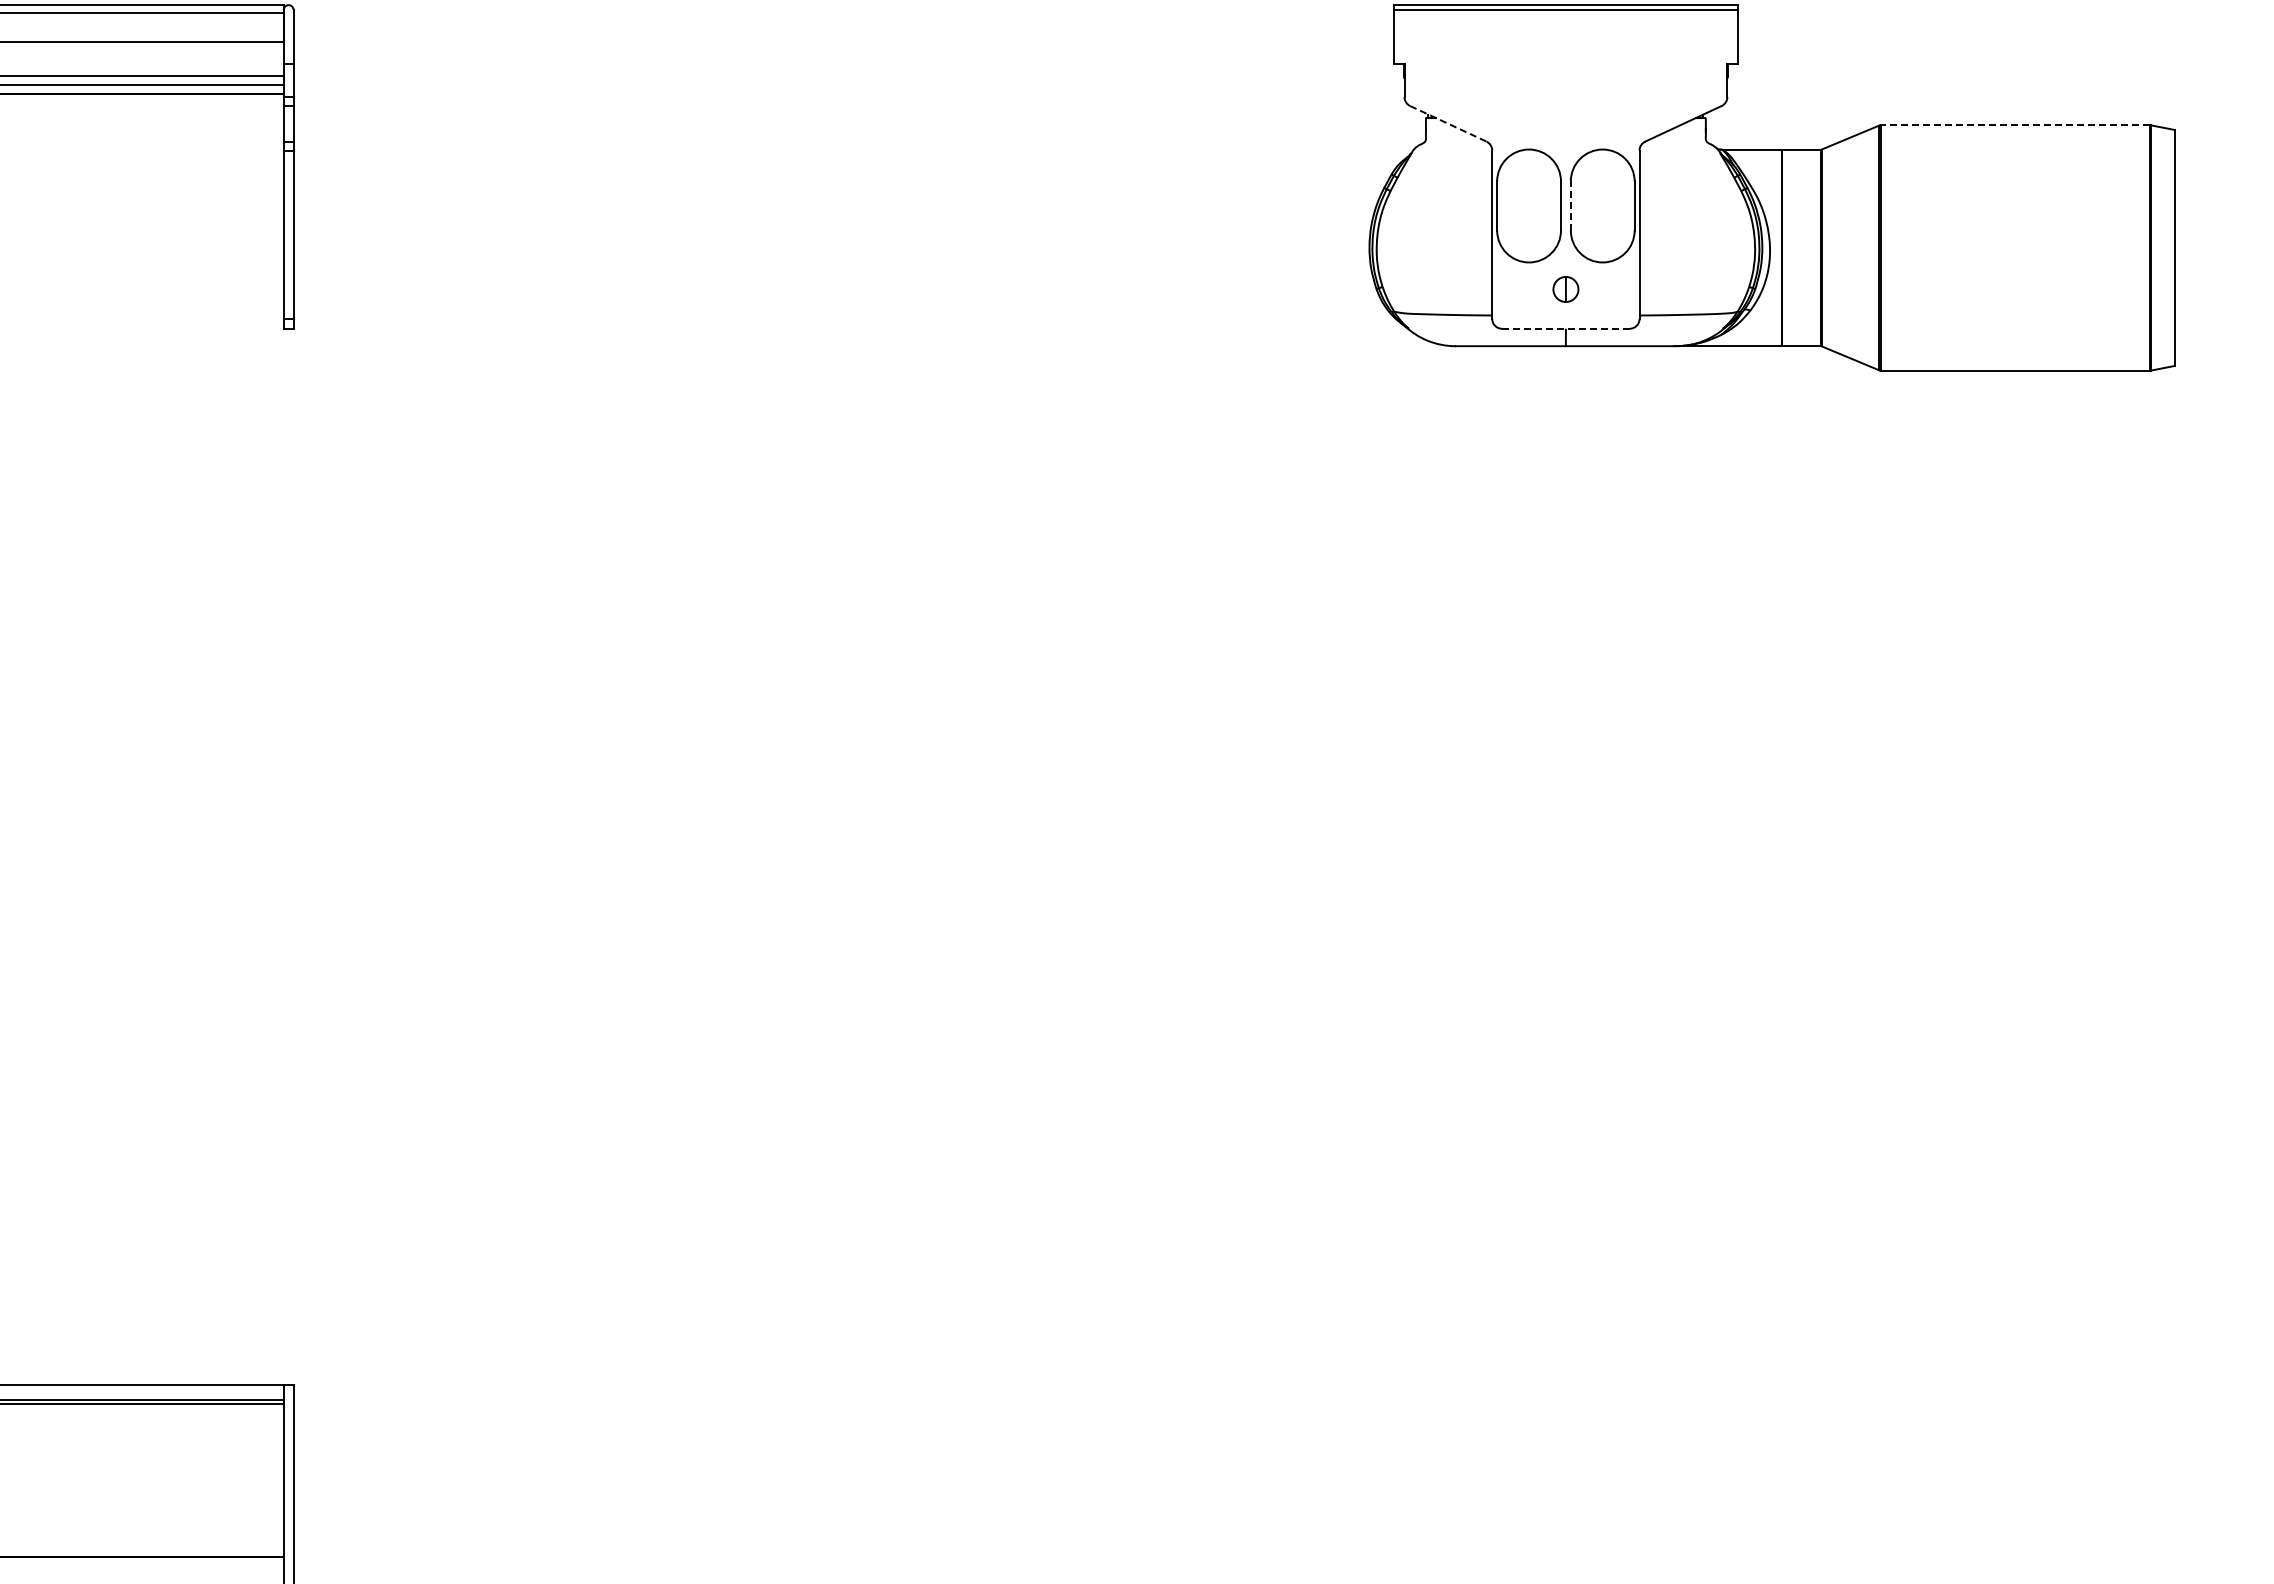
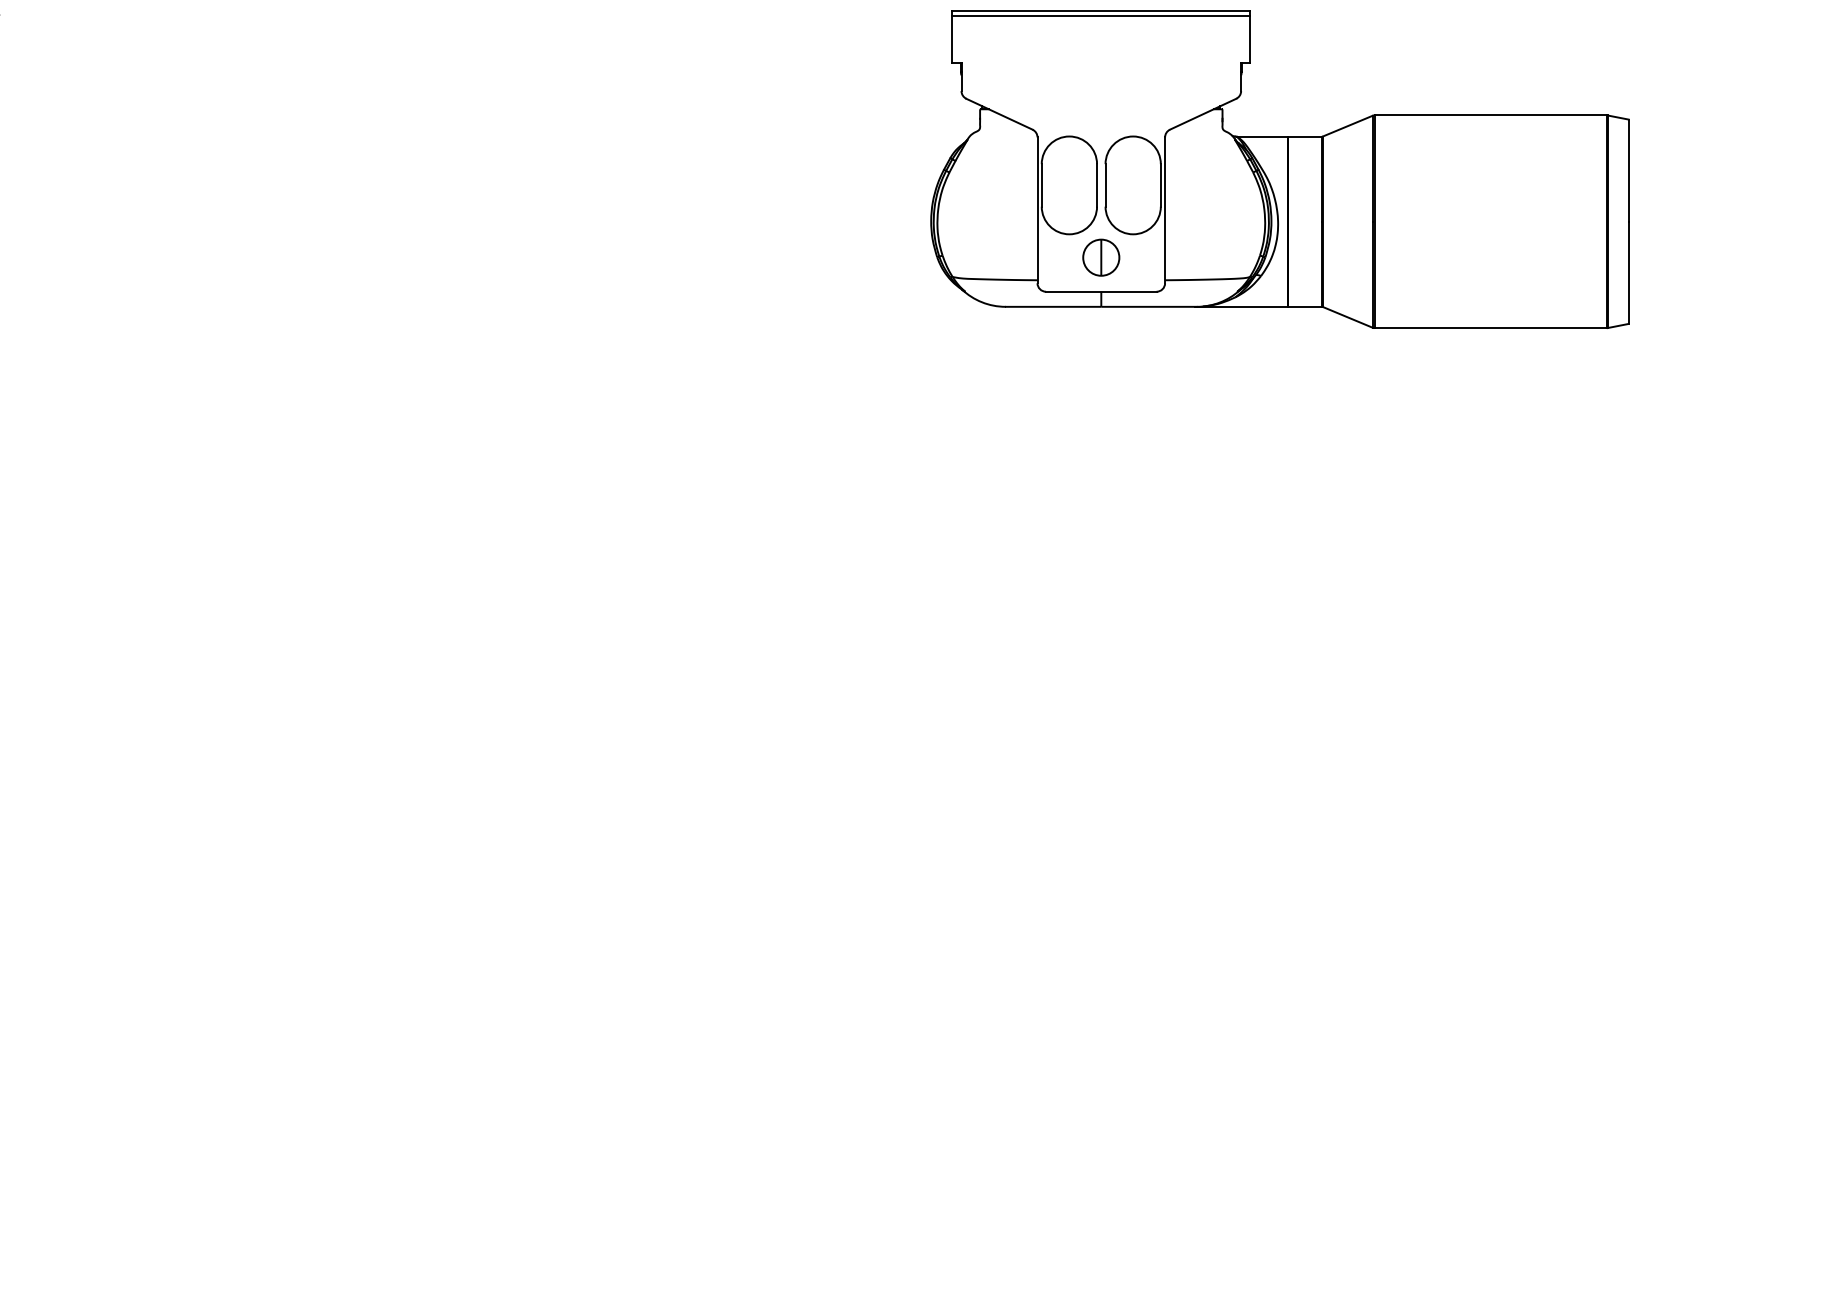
line: (1448, 124) -> (999, 114), dashed -> solid
line: (2015, 125) -> (1490, 115), dashed -> solid
line: (1570, 206) -> (1105, 185), dashed -> solid
part: (1565, 289) -> (1100, 257), size x1.67
line: (1565, 328) -> (1100, 291), dashed -> solid

